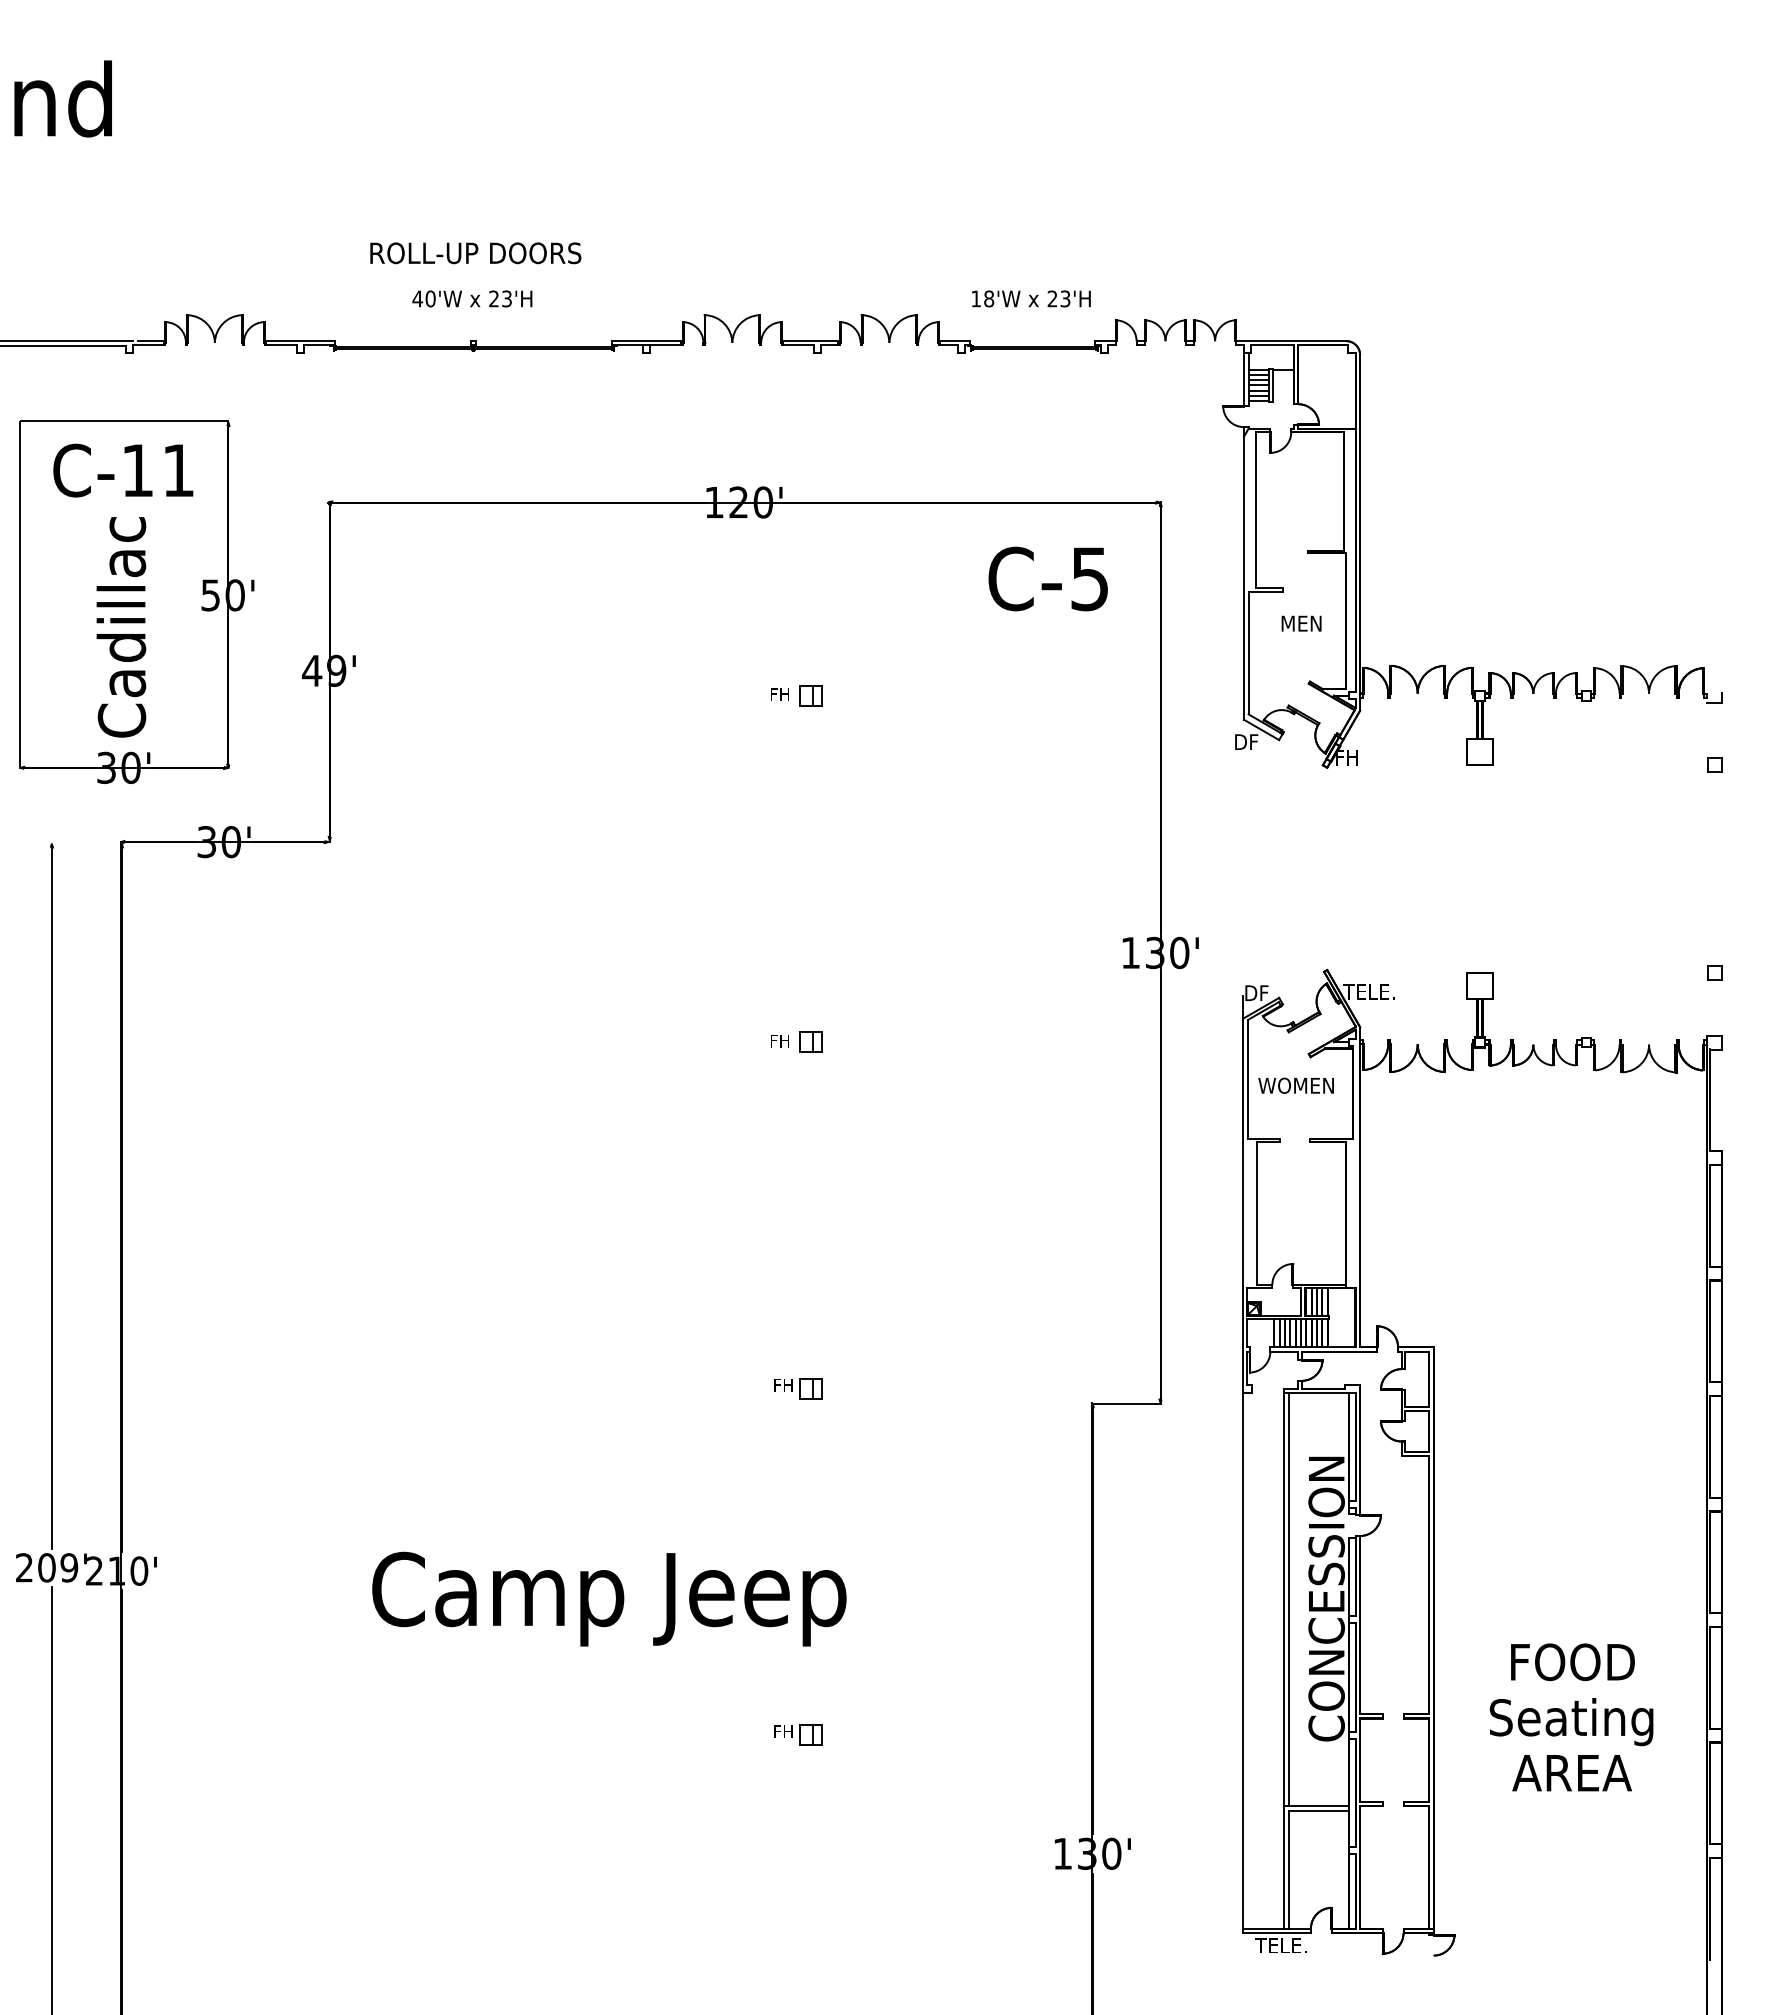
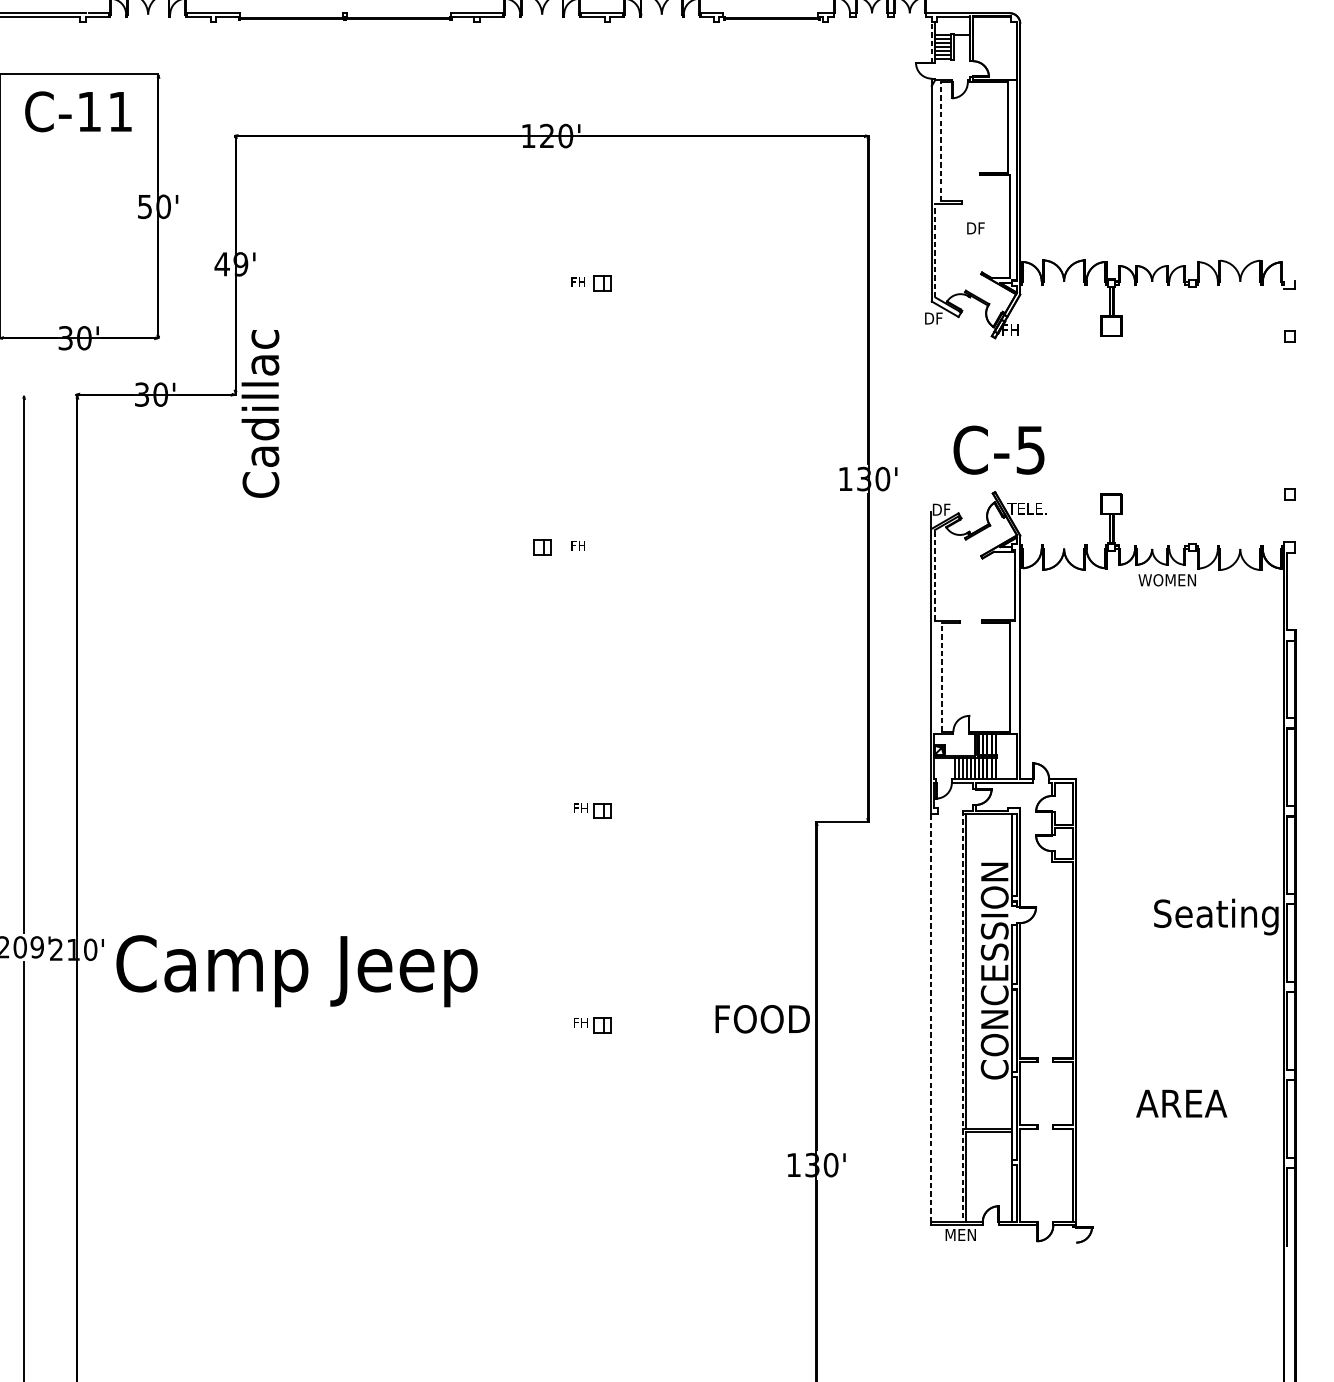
line: (1244, 379) -> (932, 42), solid -> dashed
line: (1255, 510) -> (940, 142), solid -> dashed
text: (1047, 578) -> (998, 449), moved
text: (1301, 623) -> (975, 228), MEN -> DF
text: (121, 627) -> (260, 414), moved
line: (1248, 652) -> (935, 250), solid -> dashed
part: (810, 1041) -> (542, 546), moved
line: (1248, 1078) -> (935, 574), solid -> dashed
text: (1295, 1085) -> (1166, 580), moved
line: (1257, 1212) -> (942, 676), solid -> dashed
text: (609, 1598) -> (297, 970), moved
line: (1284, 1658) -> (962, 1016), solid -> dashed
line: (1243, 1661) -> (931, 1018), solid -> dashed
text: (1572, 1662) -> (762, 1019), moved
text: (1571, 1722) -> (1216, 917), moved
part: (798, 1734) -> (592, 1024), moved
text: (1280, 1945) -> (959, 1234), TELE. -> MEN

